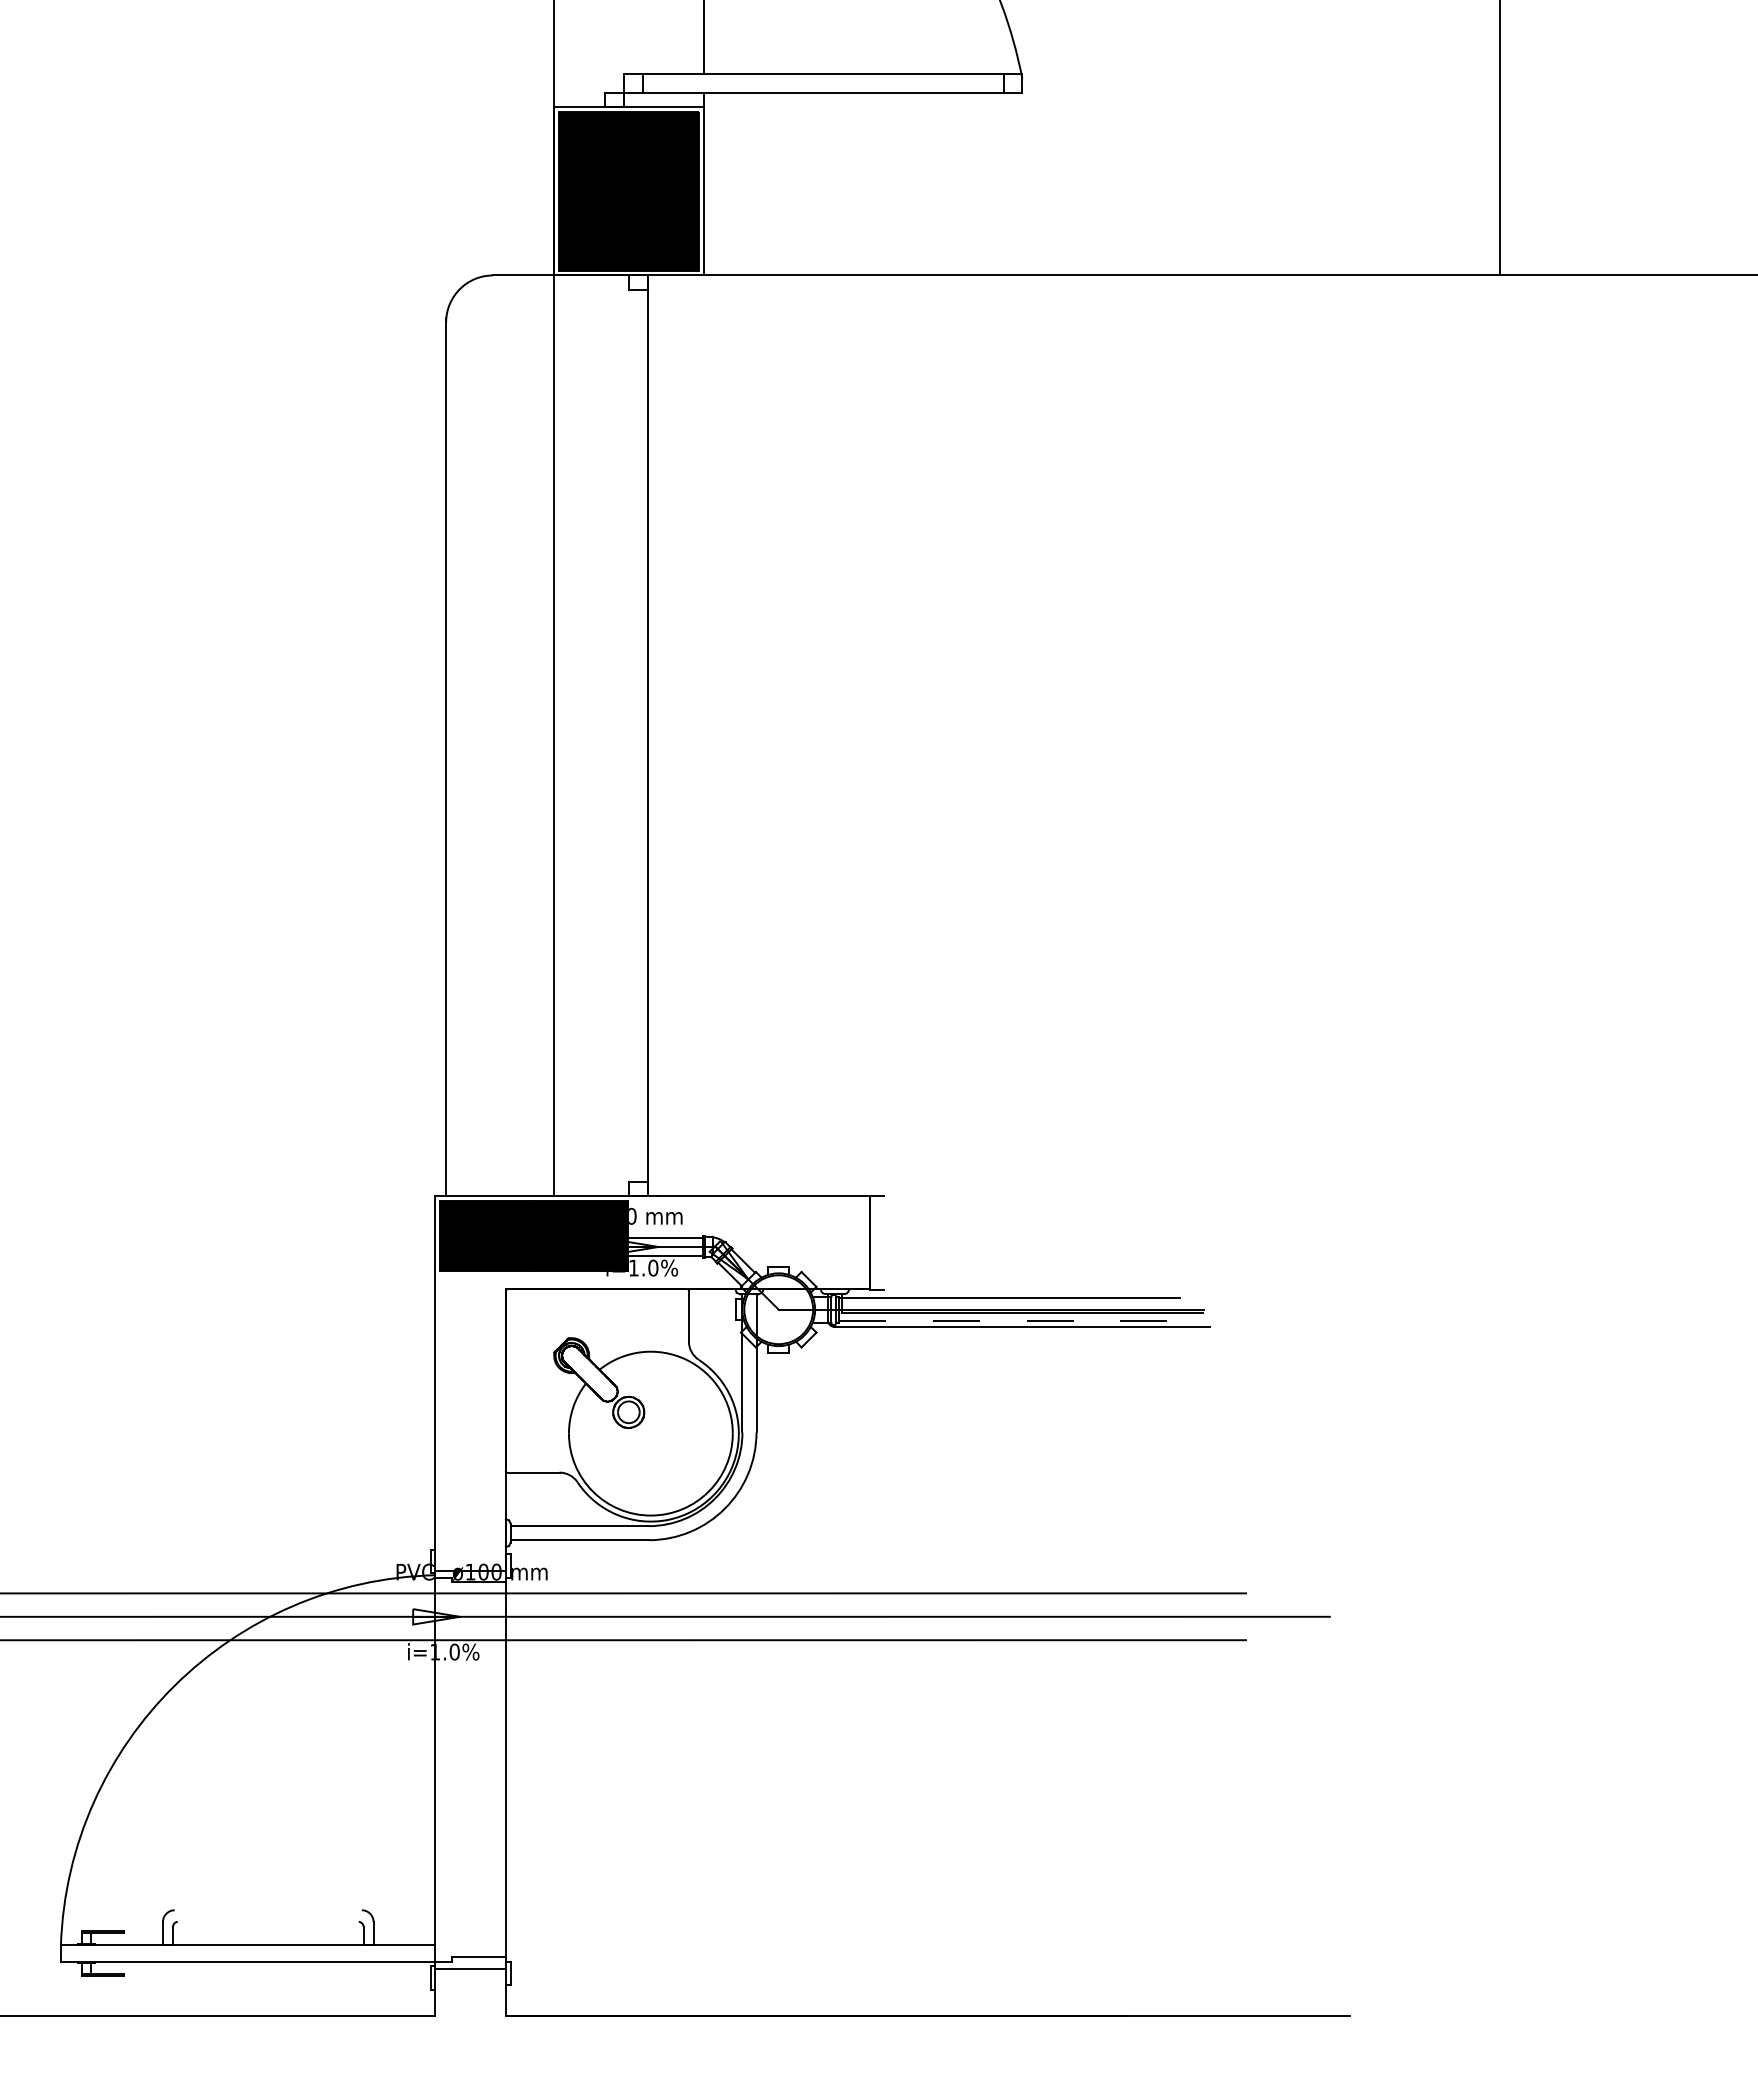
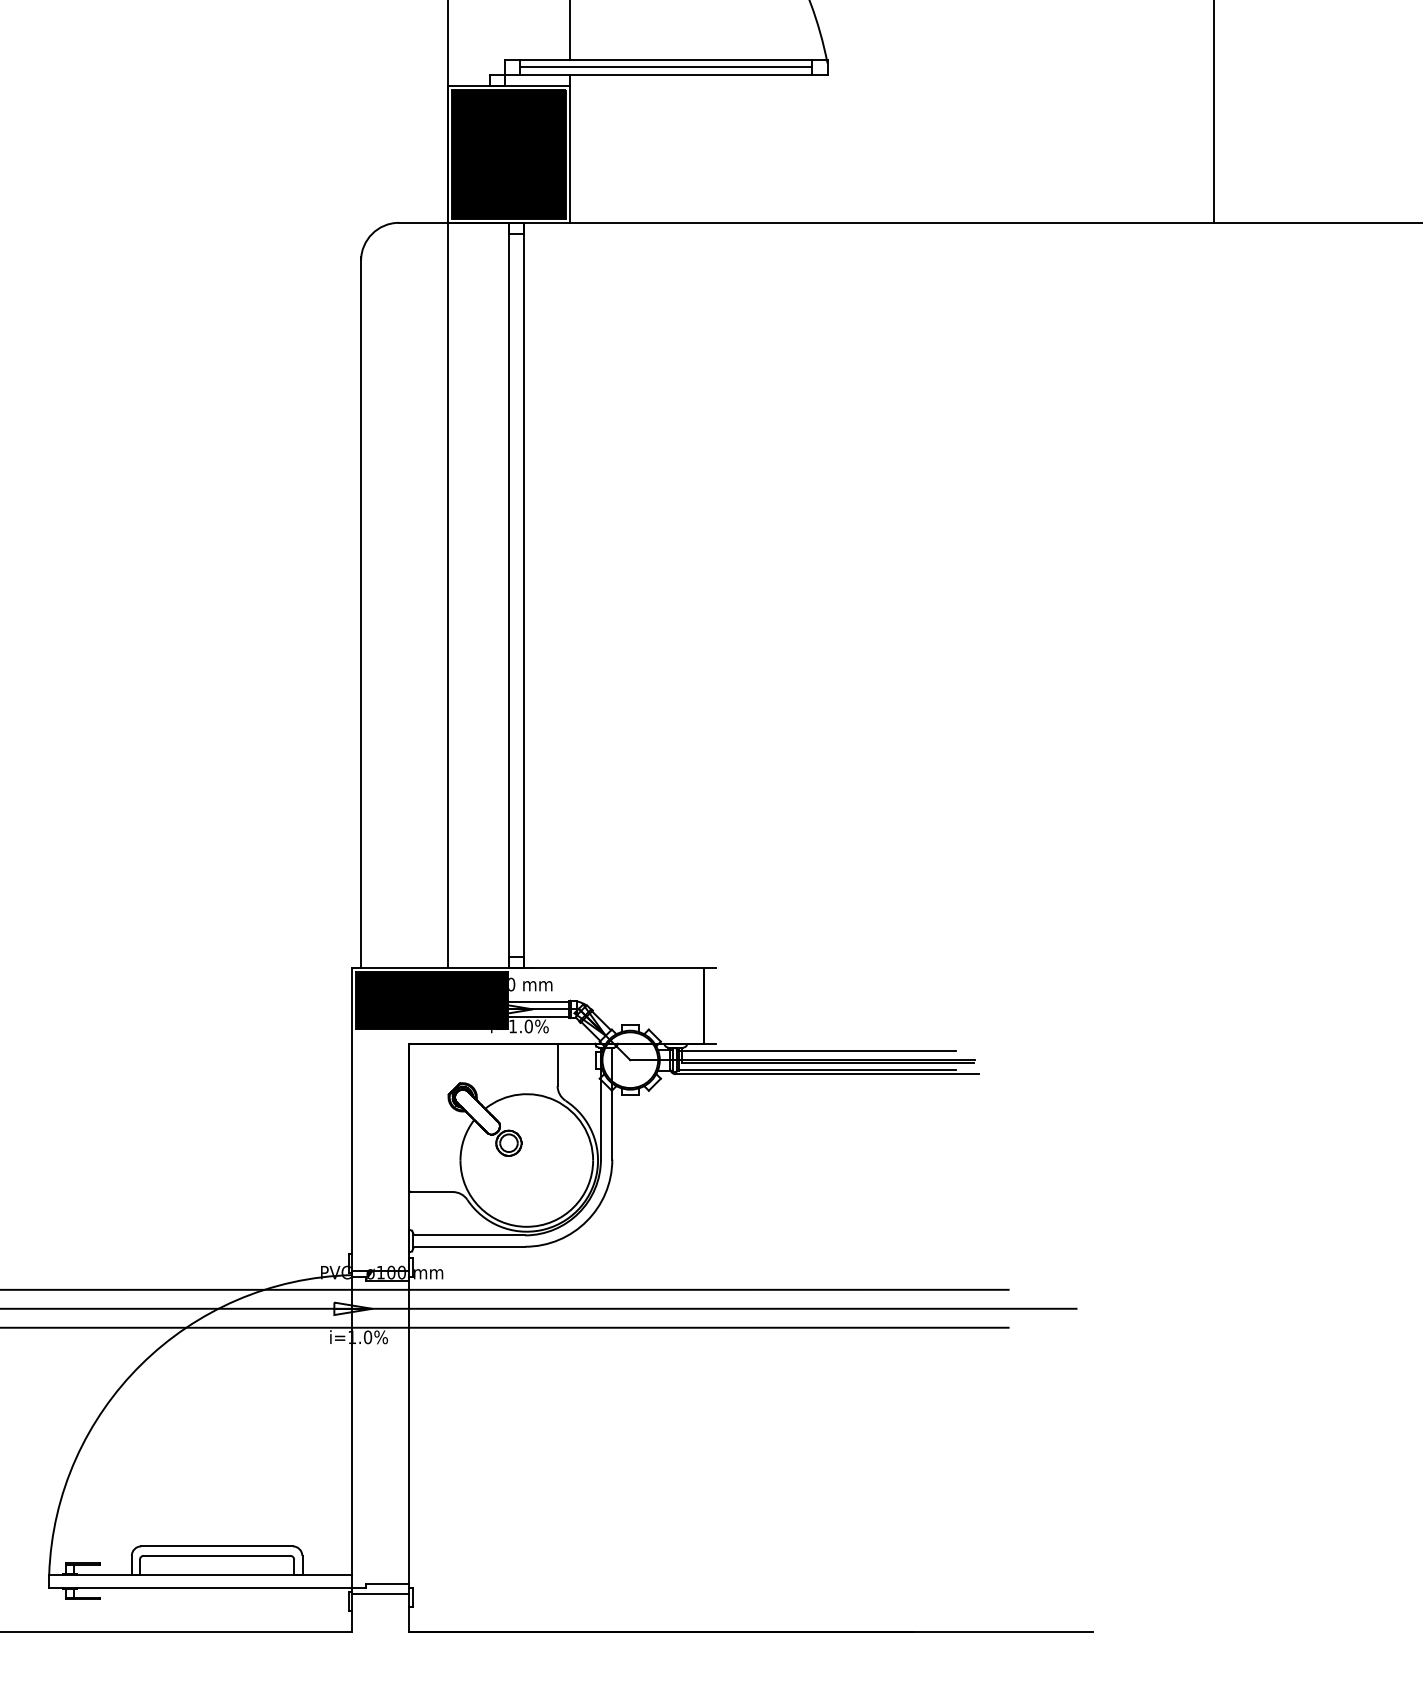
line: (822, 83) -> (665, 67), added
line: (628, 735) -> (508, 595), added
line: (1009, 1321) -> (817, 1069), dashed -> solid
line: (267, 1910) -> (216, 1546), added
line: (267, 1921) -> (216, 1555), added

